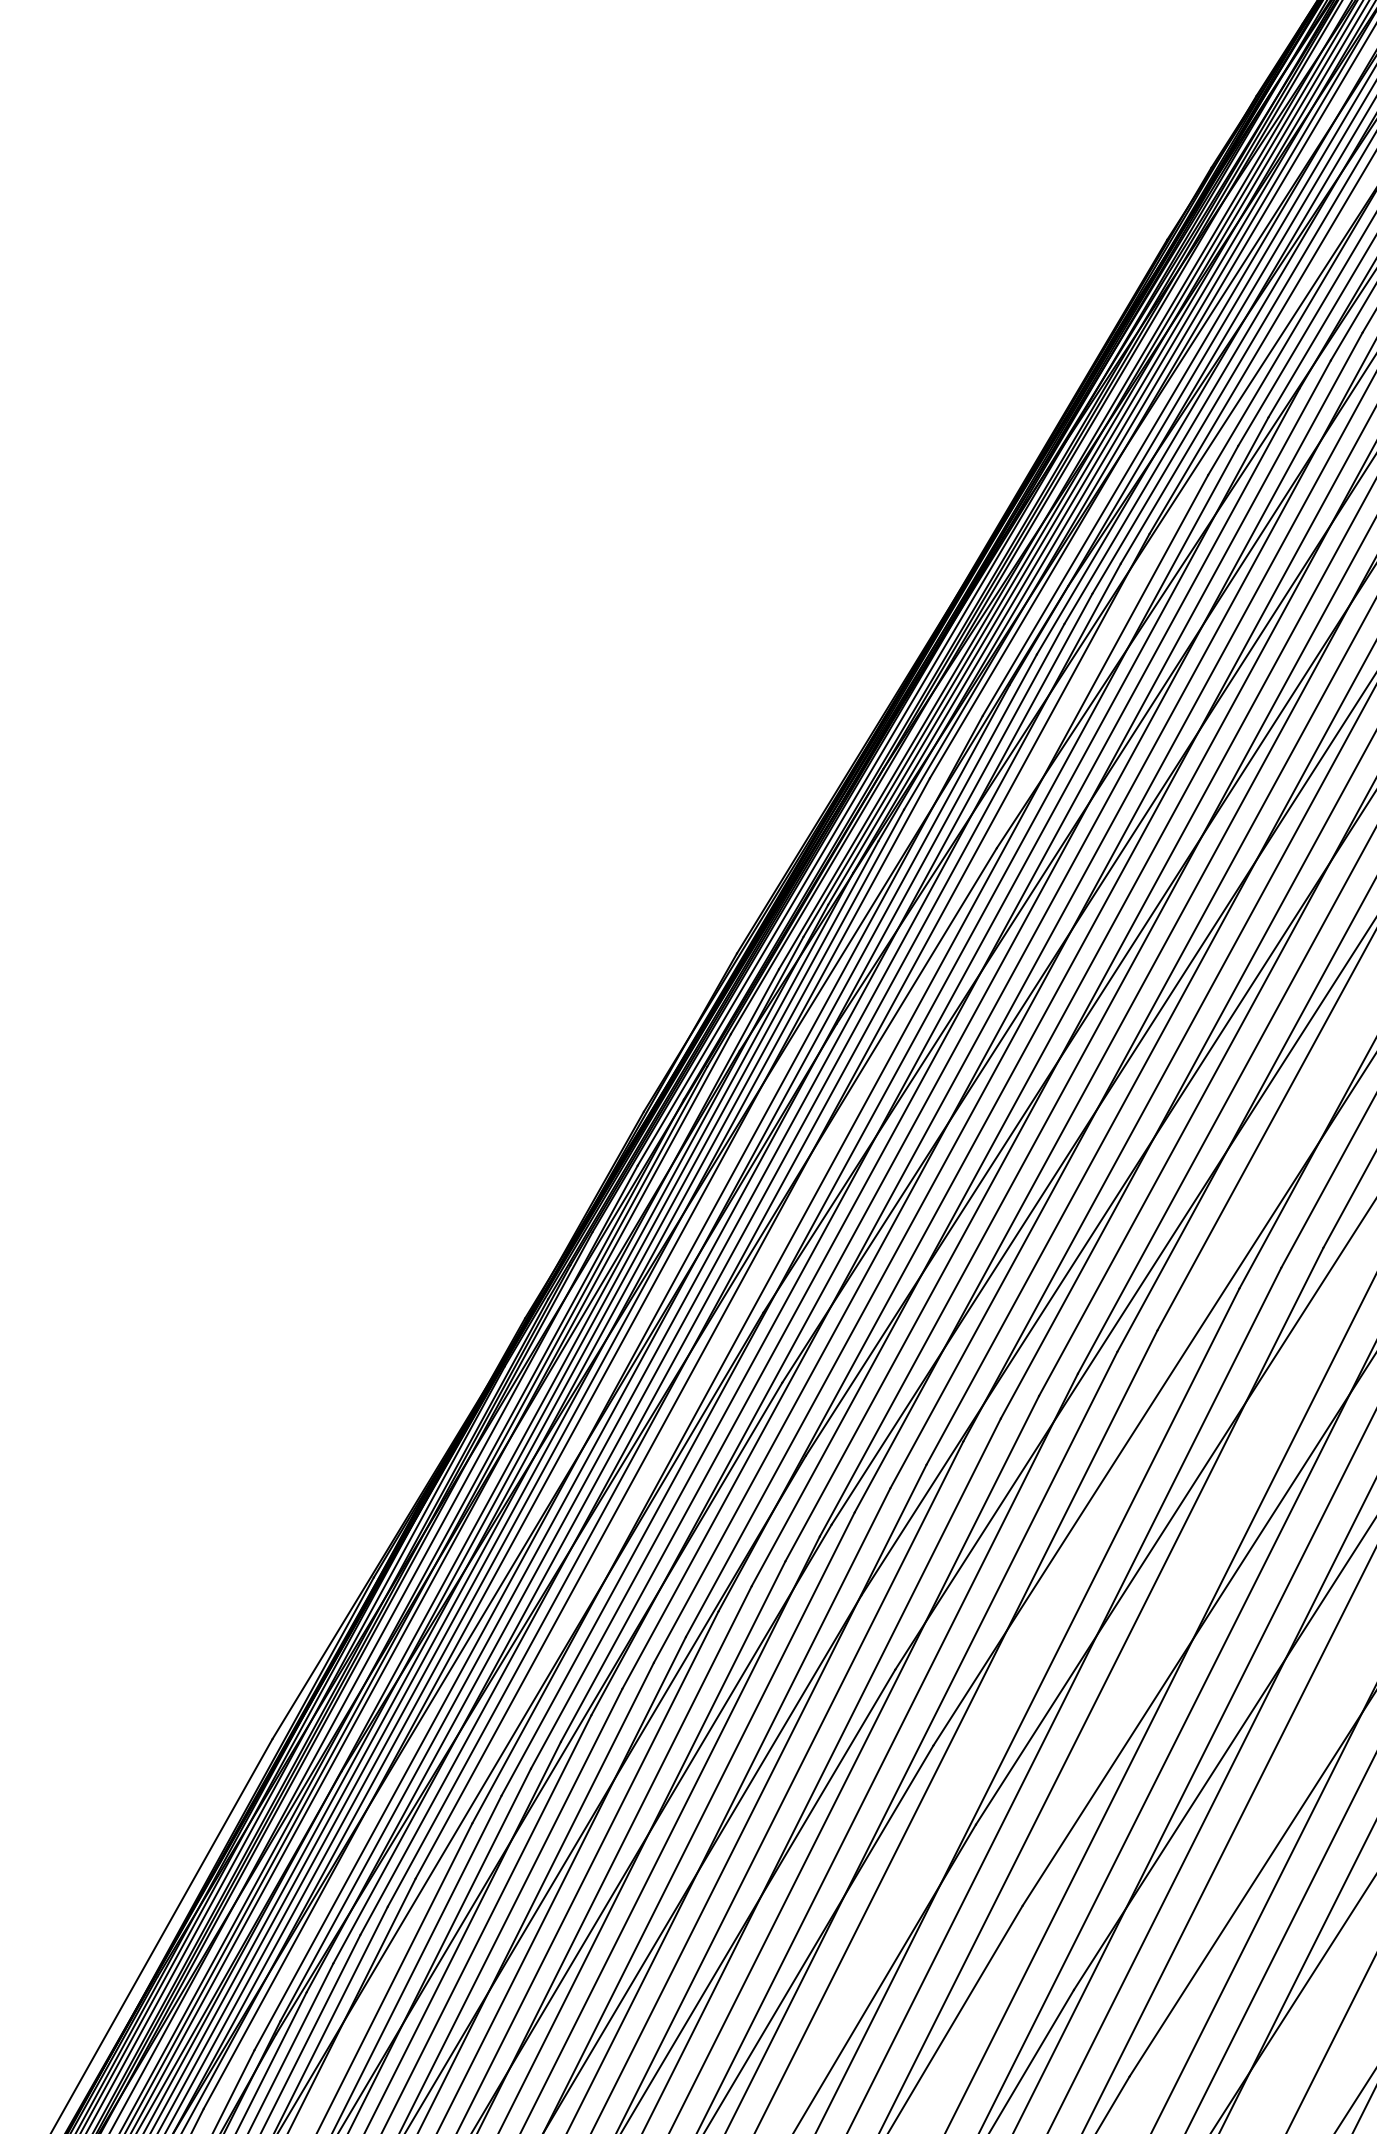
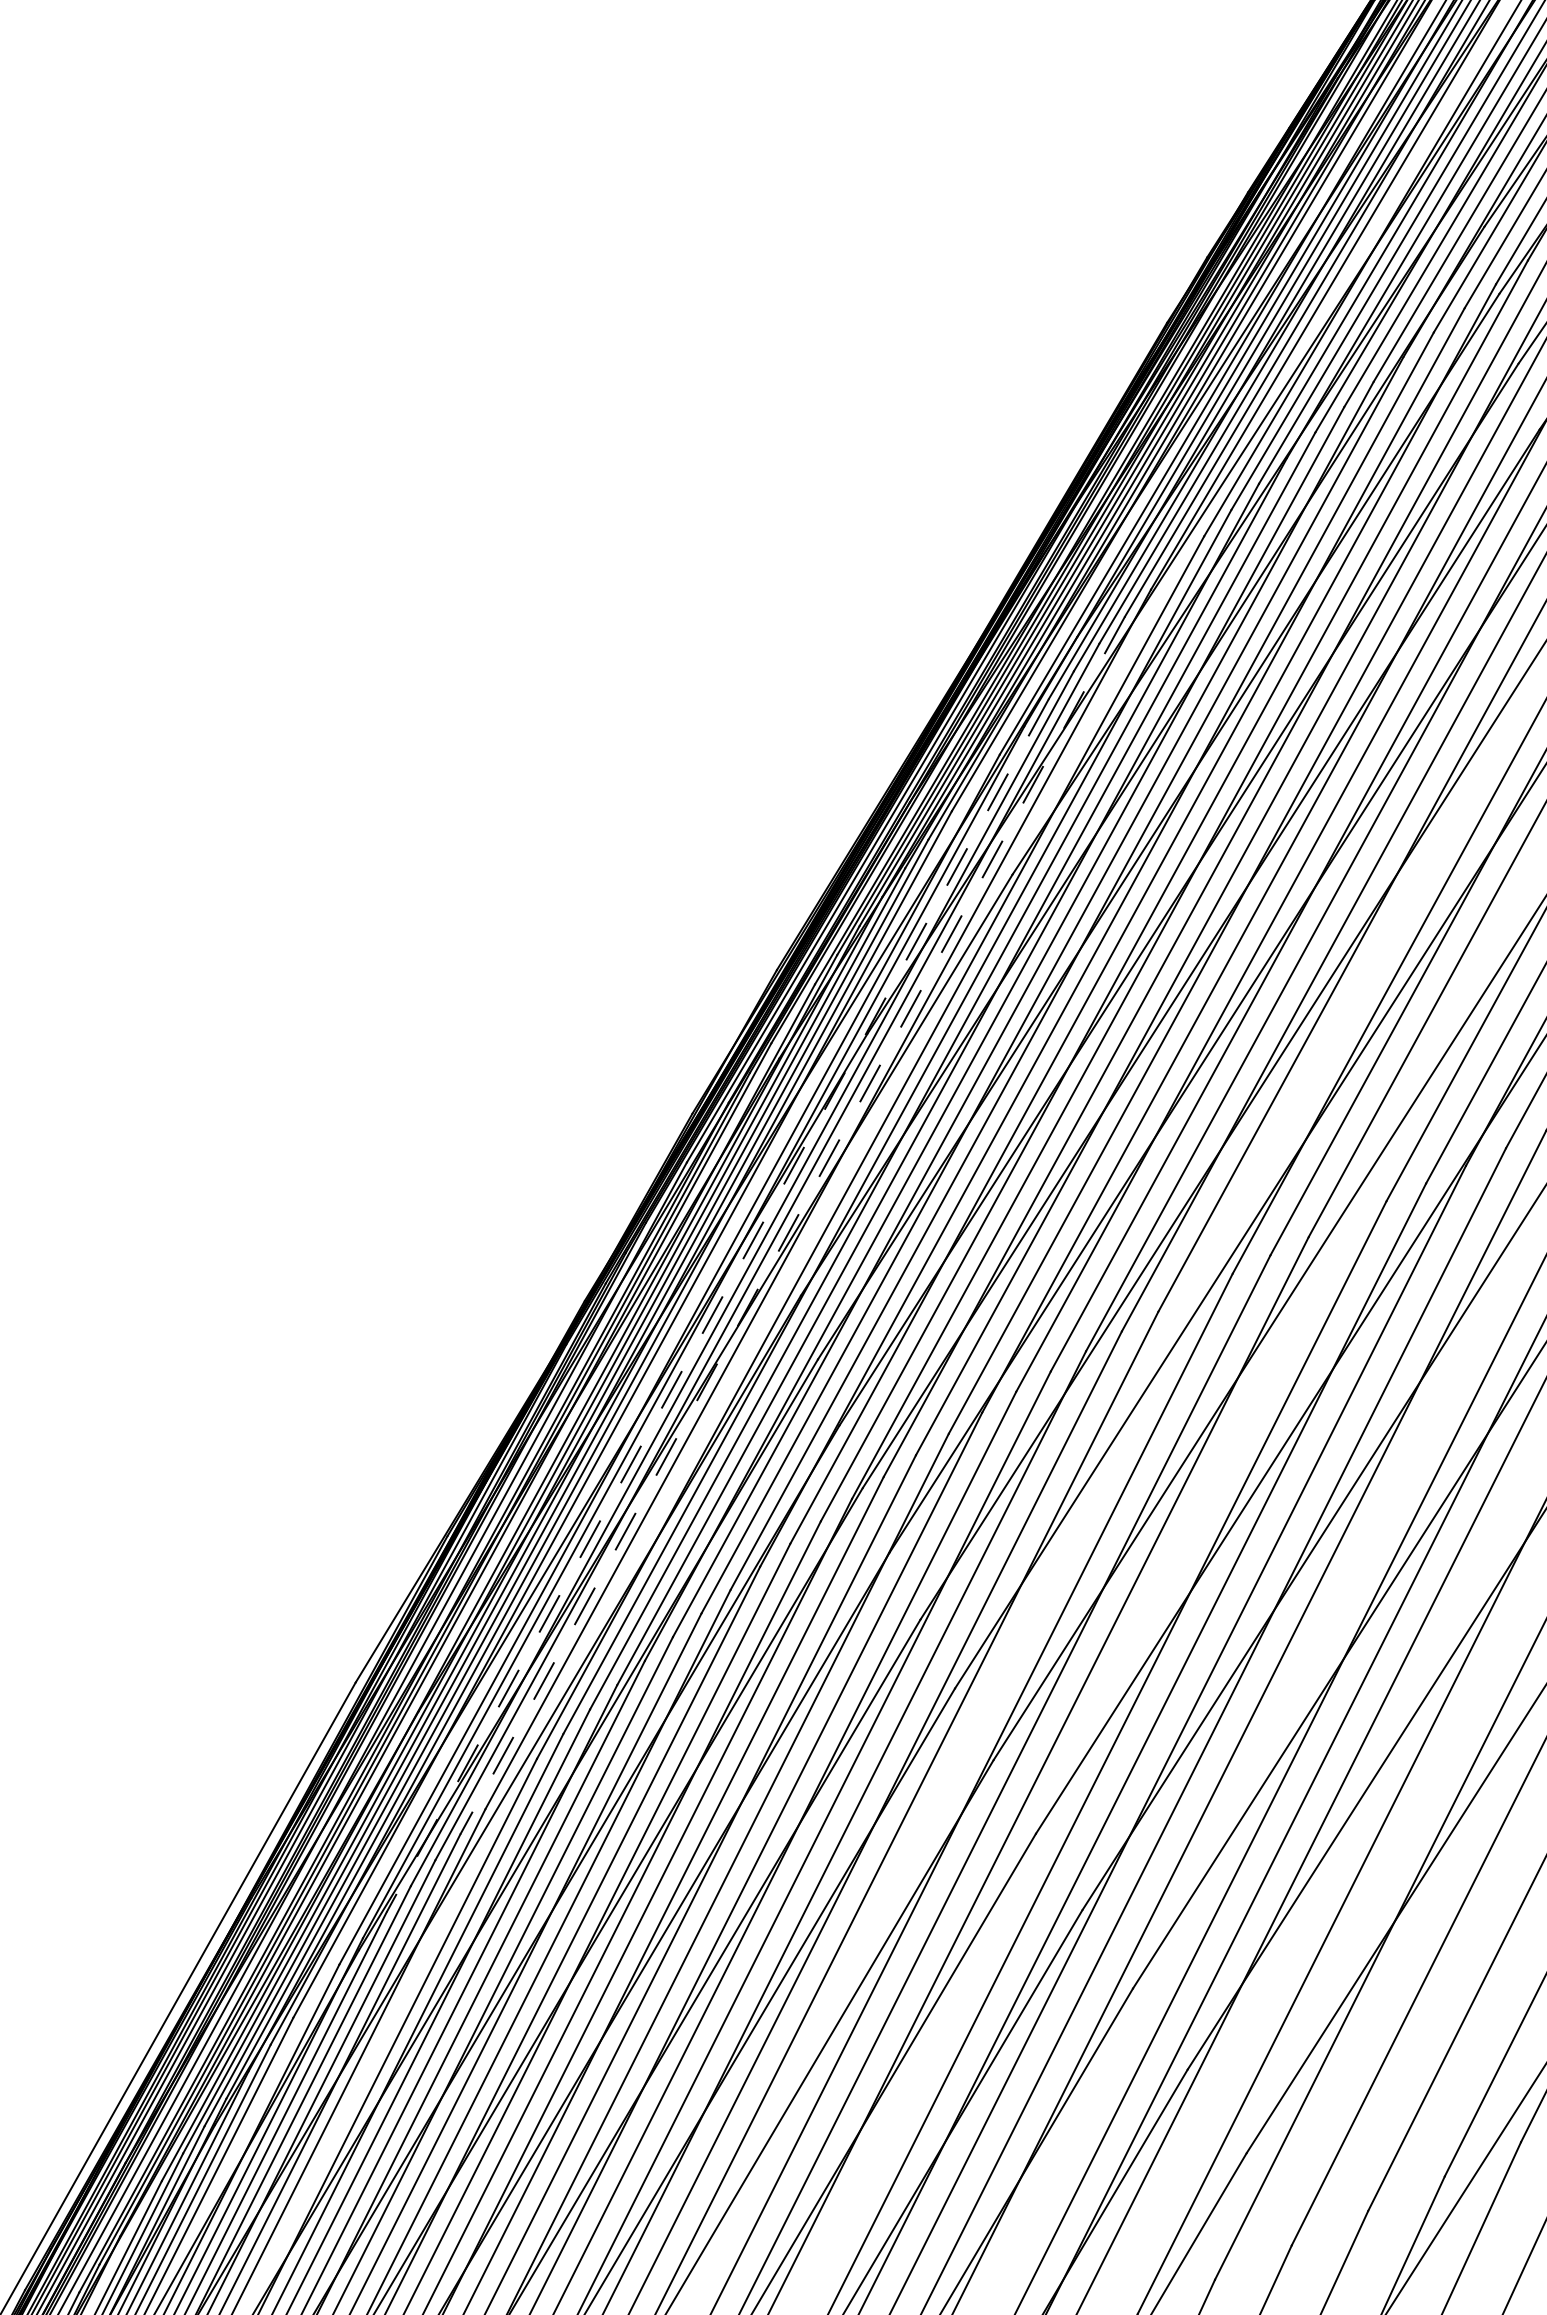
line: (754, 1235) -> (792, 1225), solid -> dashed
line: (671, 1323) -> (717, 1305), solid -> dashed

